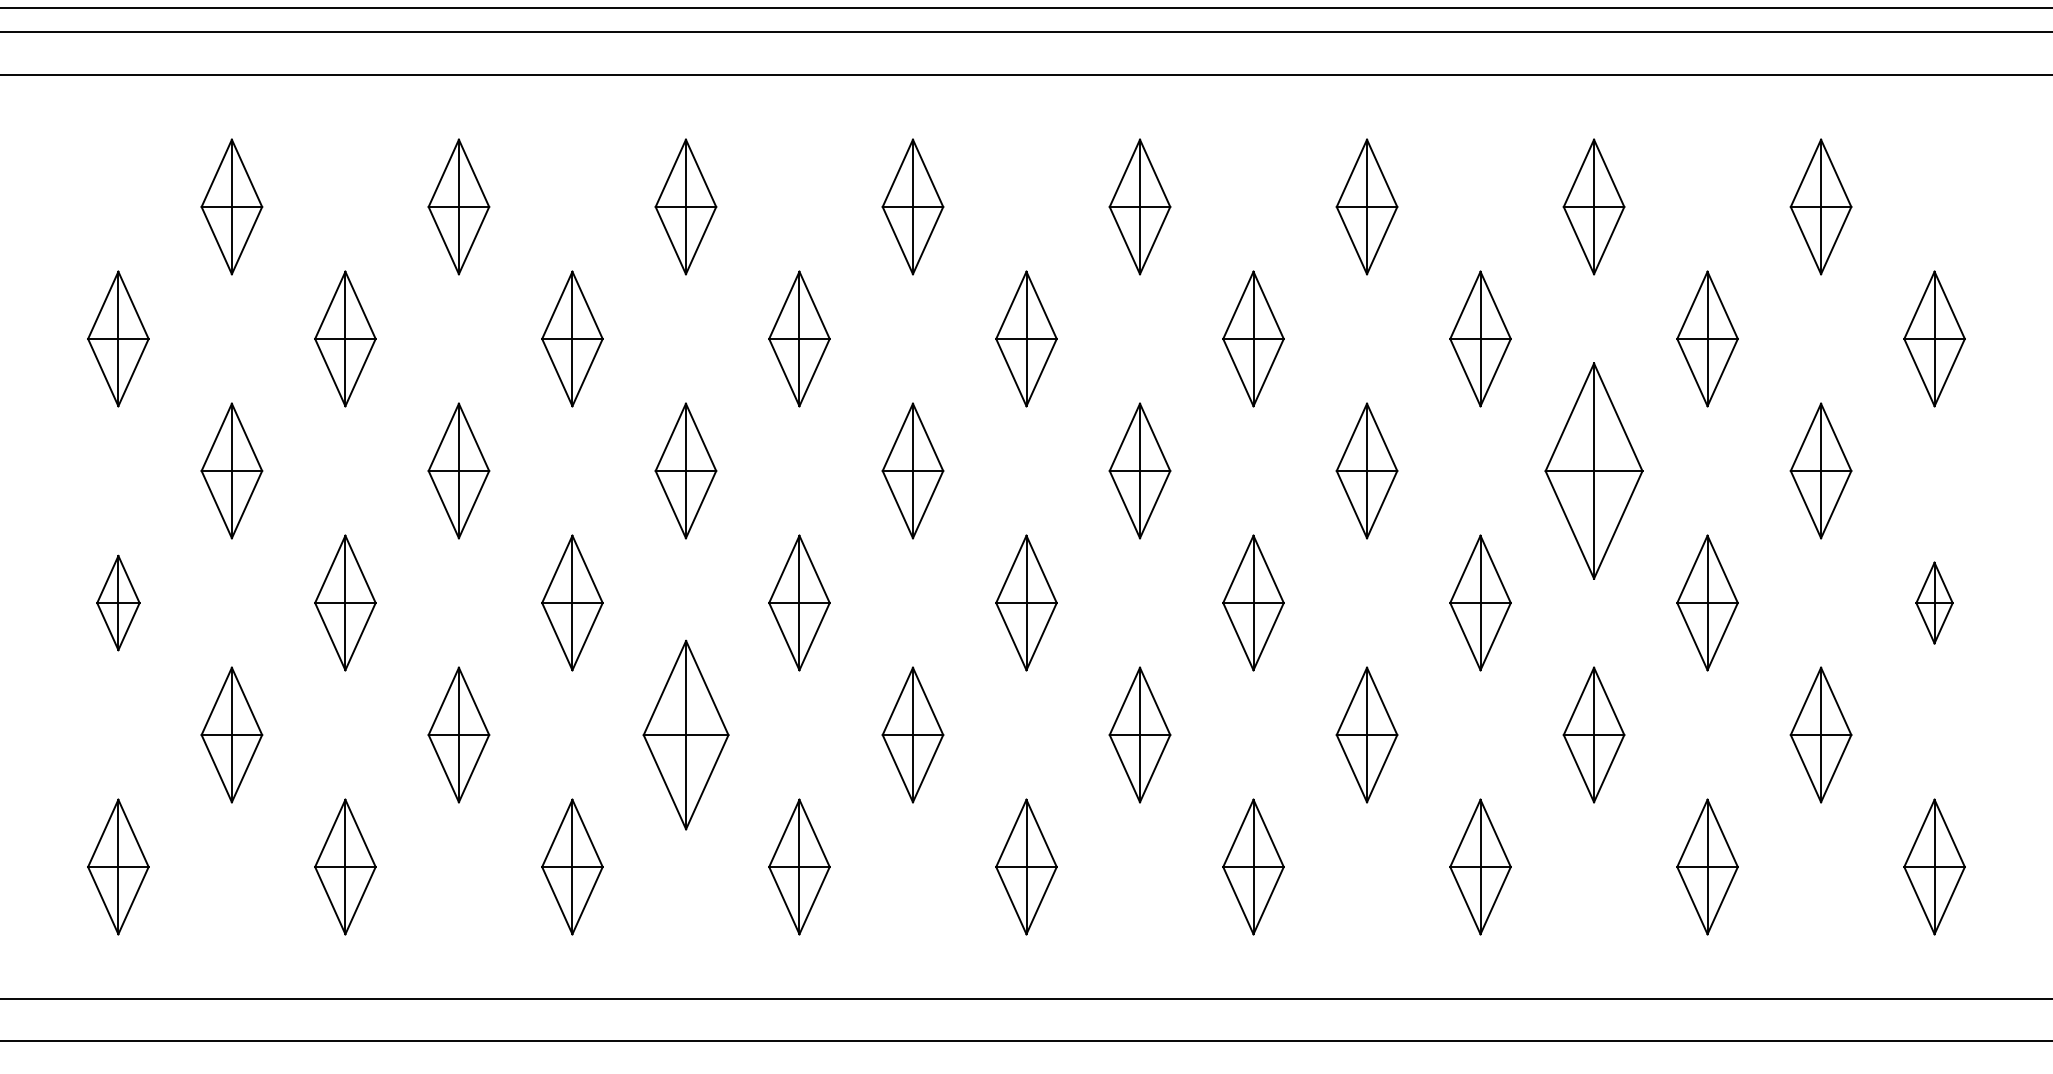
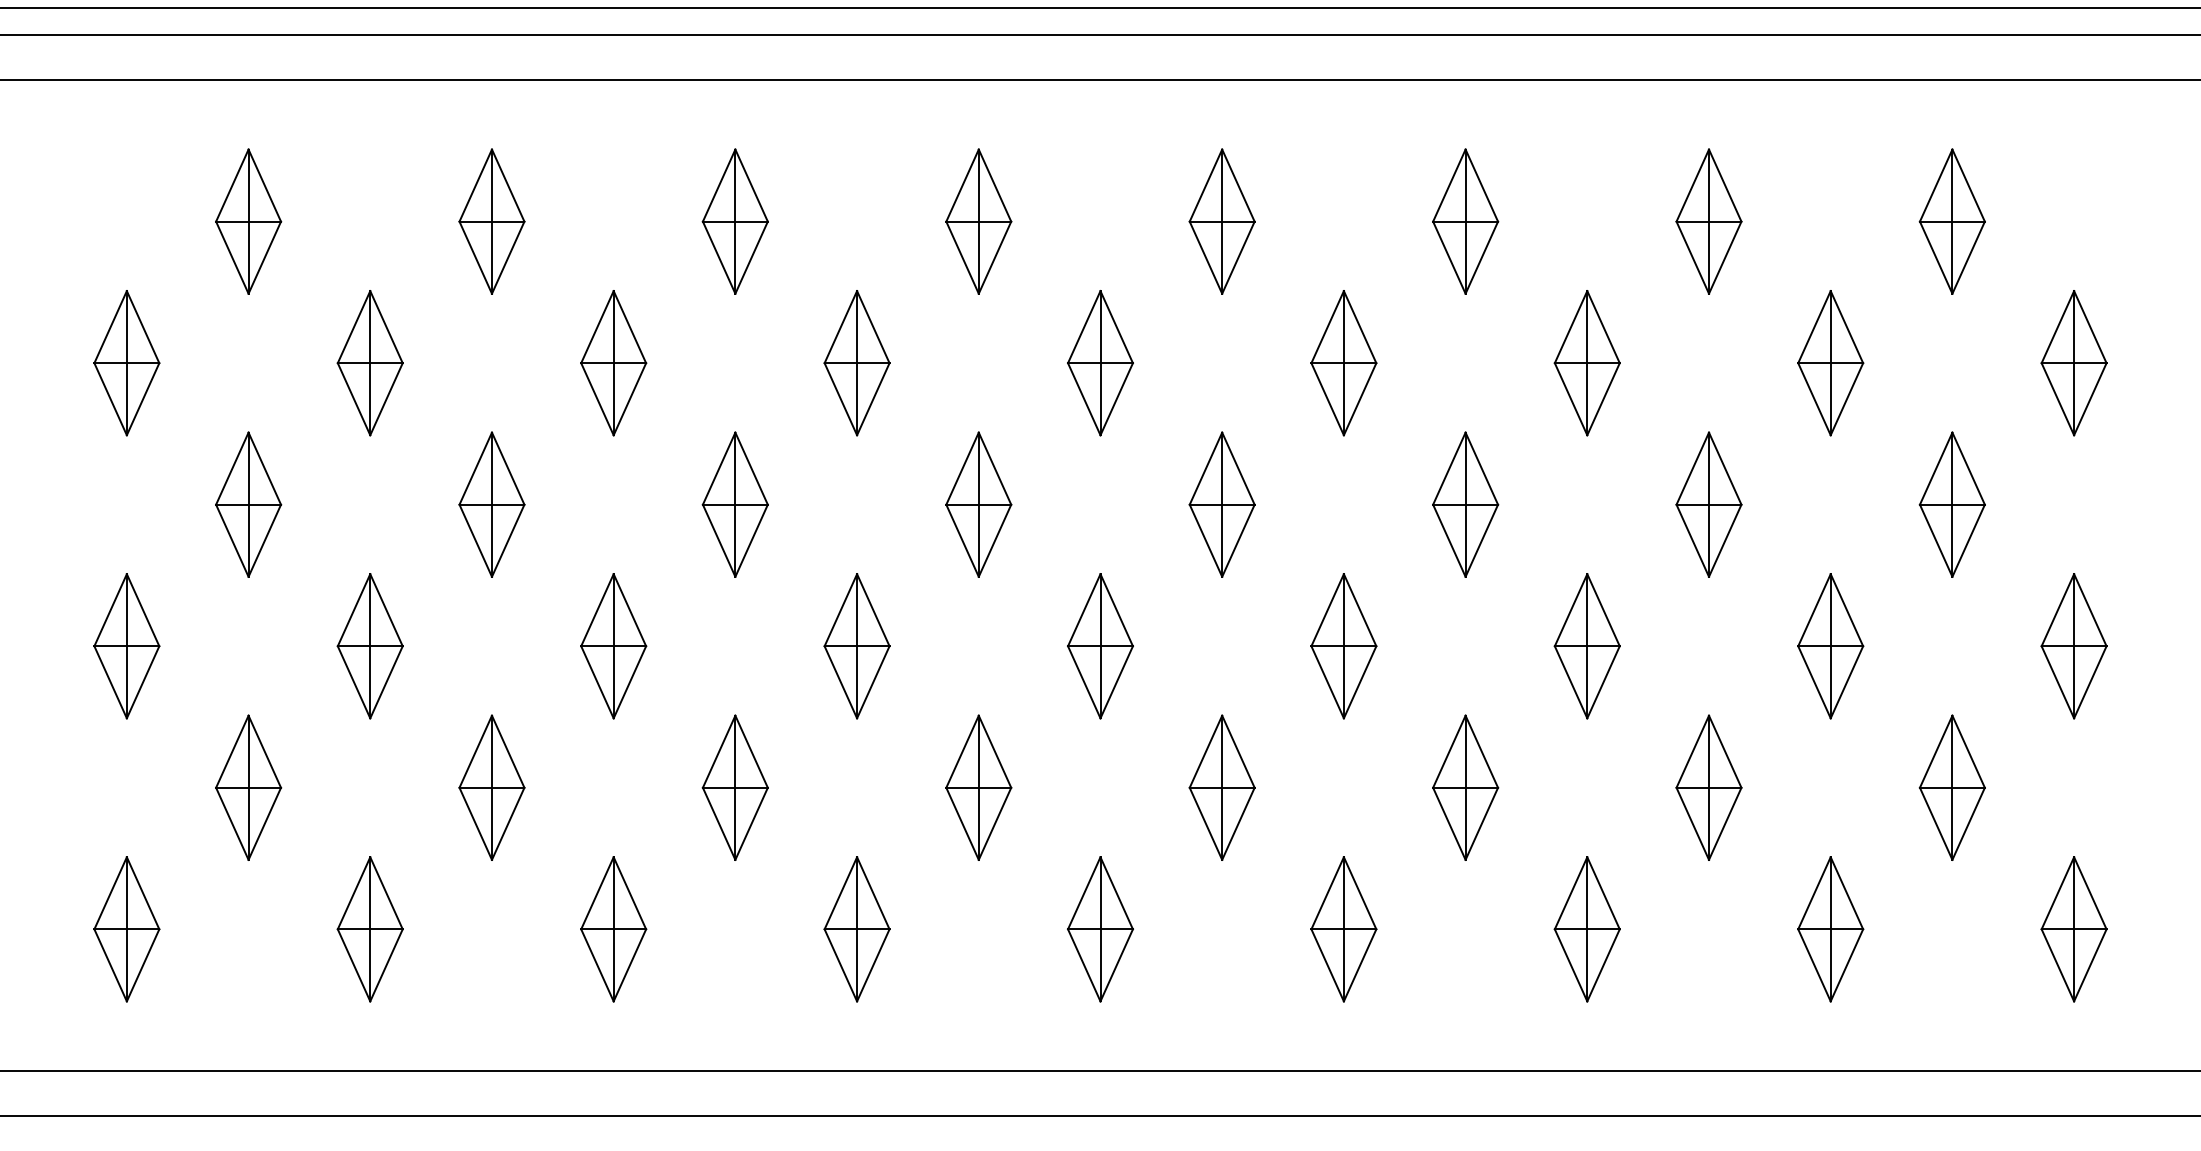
part: (1593, 470) -> (1708, 504), size x0.62
part: (118, 603) -> (126, 646), size x1.43
part: (1934, 603) -> (2073, 646), size x1.67
part: (685, 734) -> (734, 787), size x0.71

